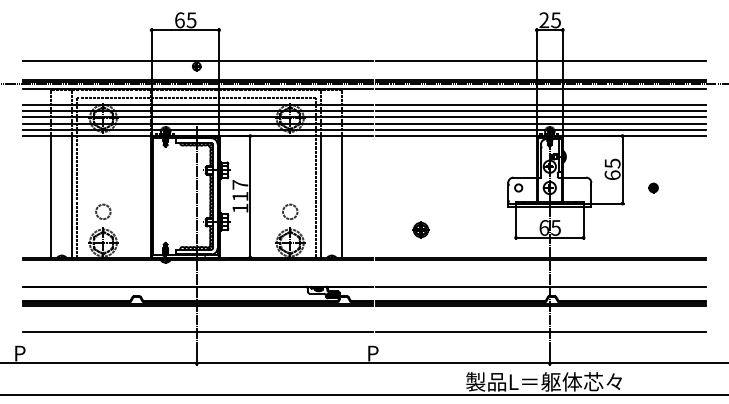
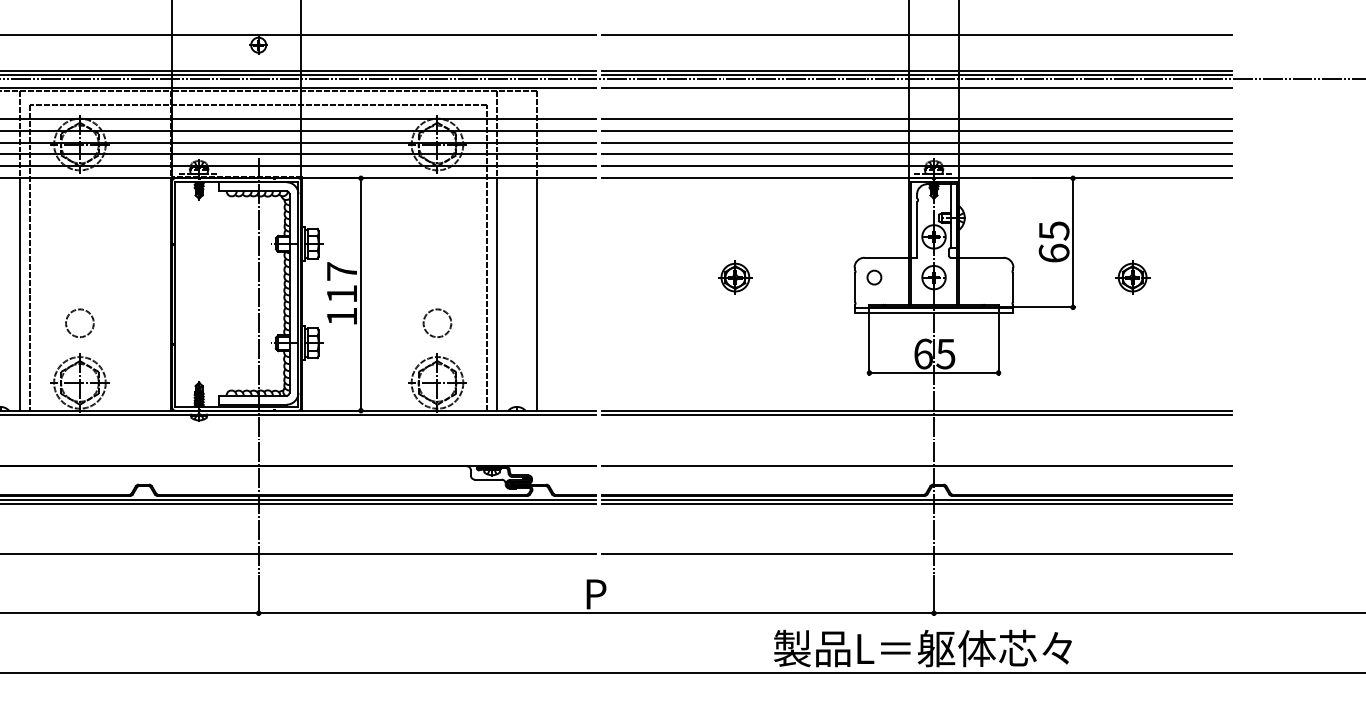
part: (653, 187) -> (1132, 276), size x1.67
part: (420, 229) -> (734, 276), moved

